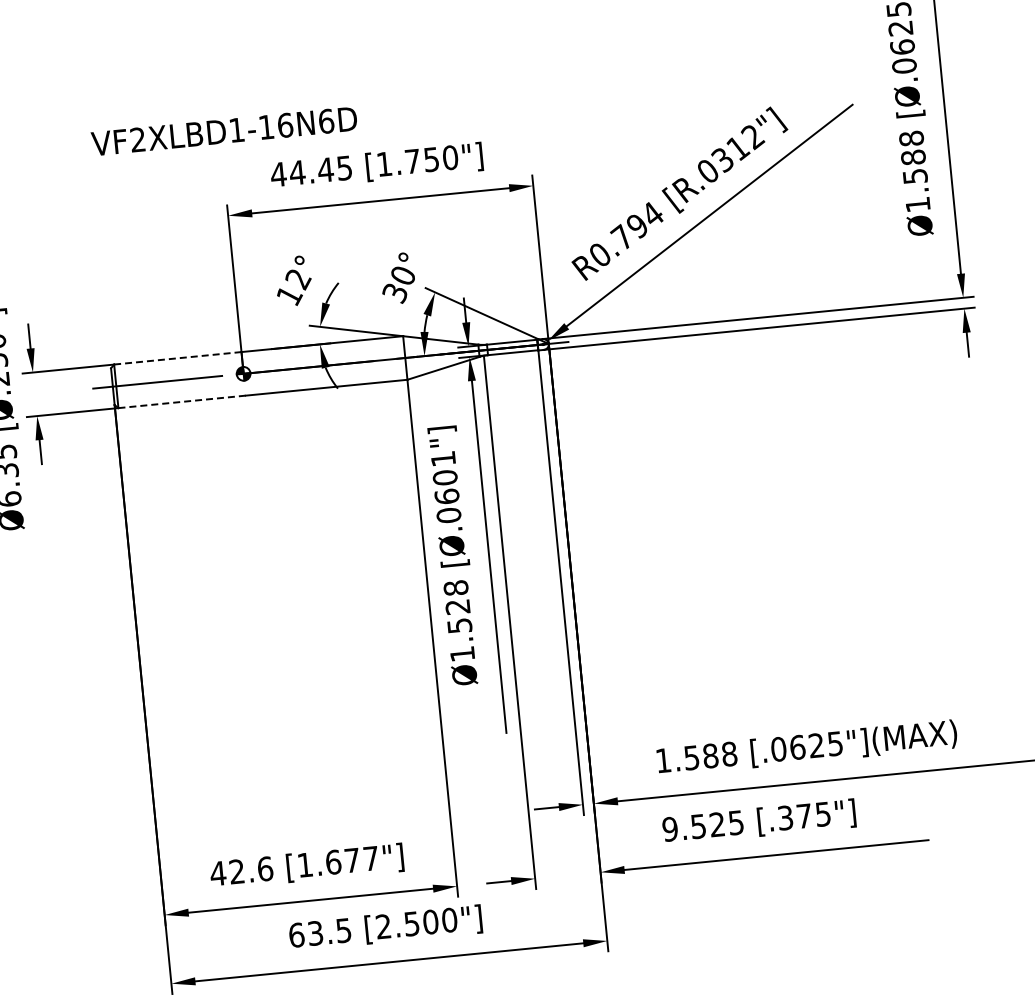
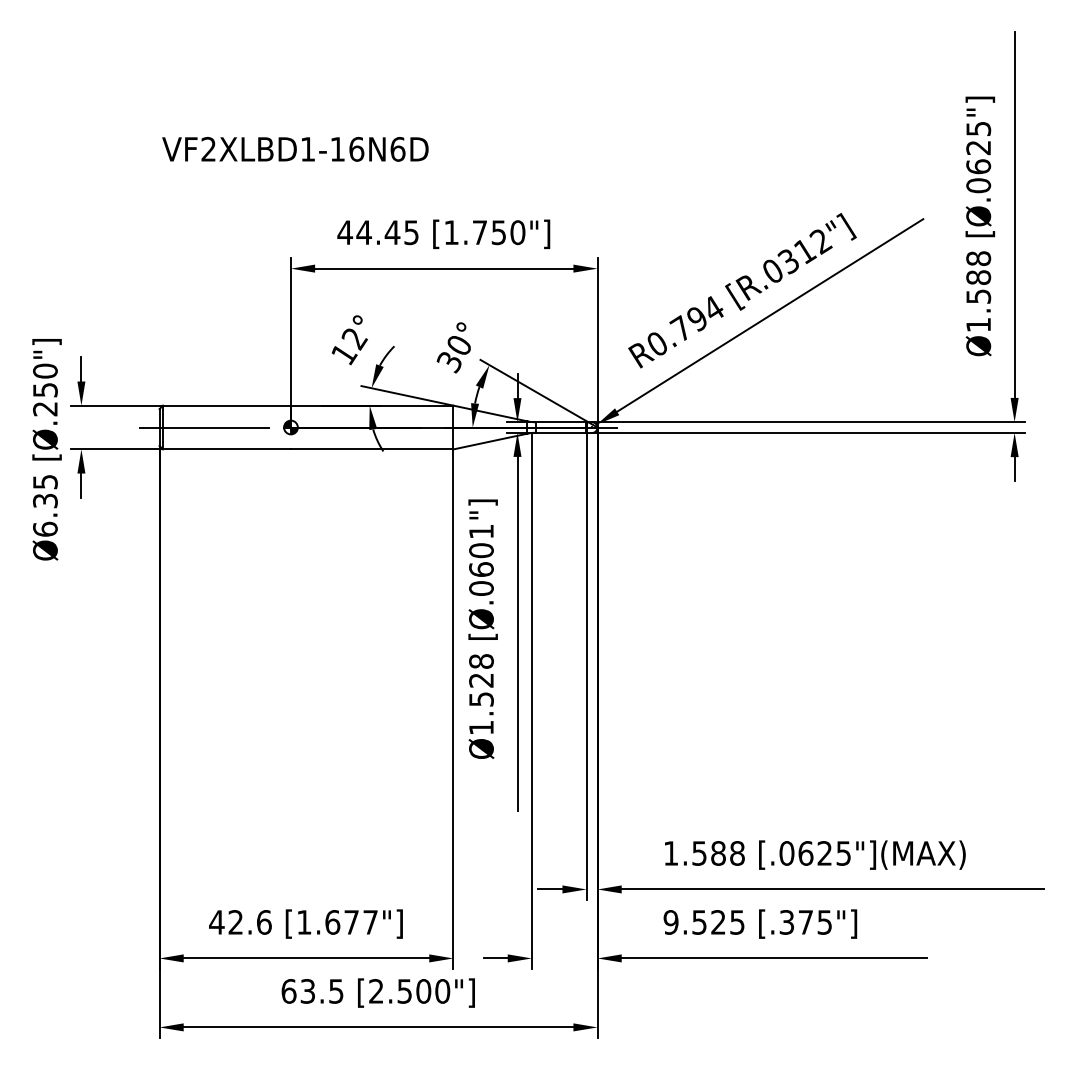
text: (224, 131) -> (295, 149), moved
line: (177, 358) -> (226, 405), dashed -> solid
line: (181, 402) -> (226, 449), dashed -> solid

